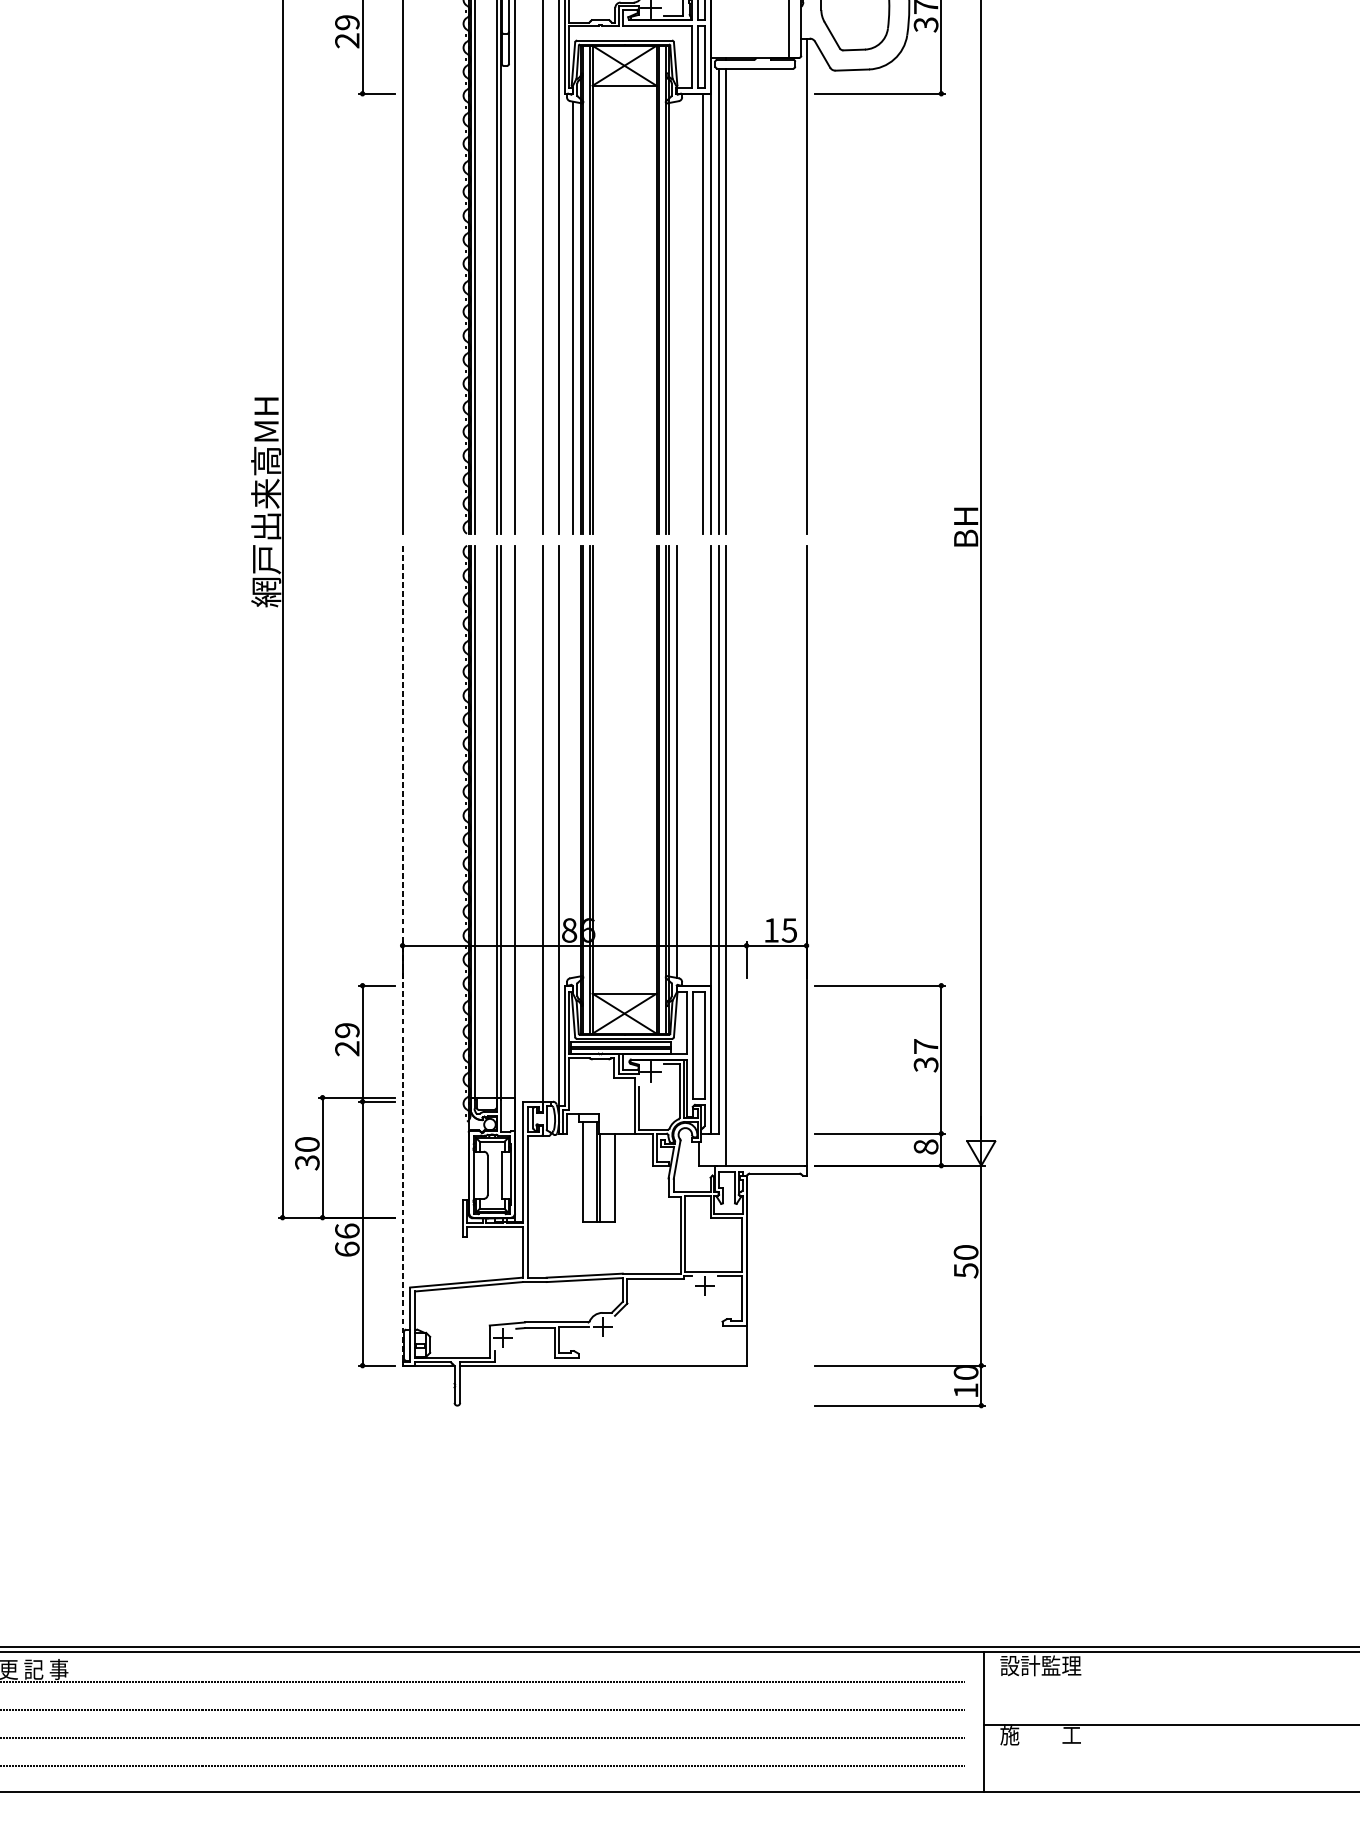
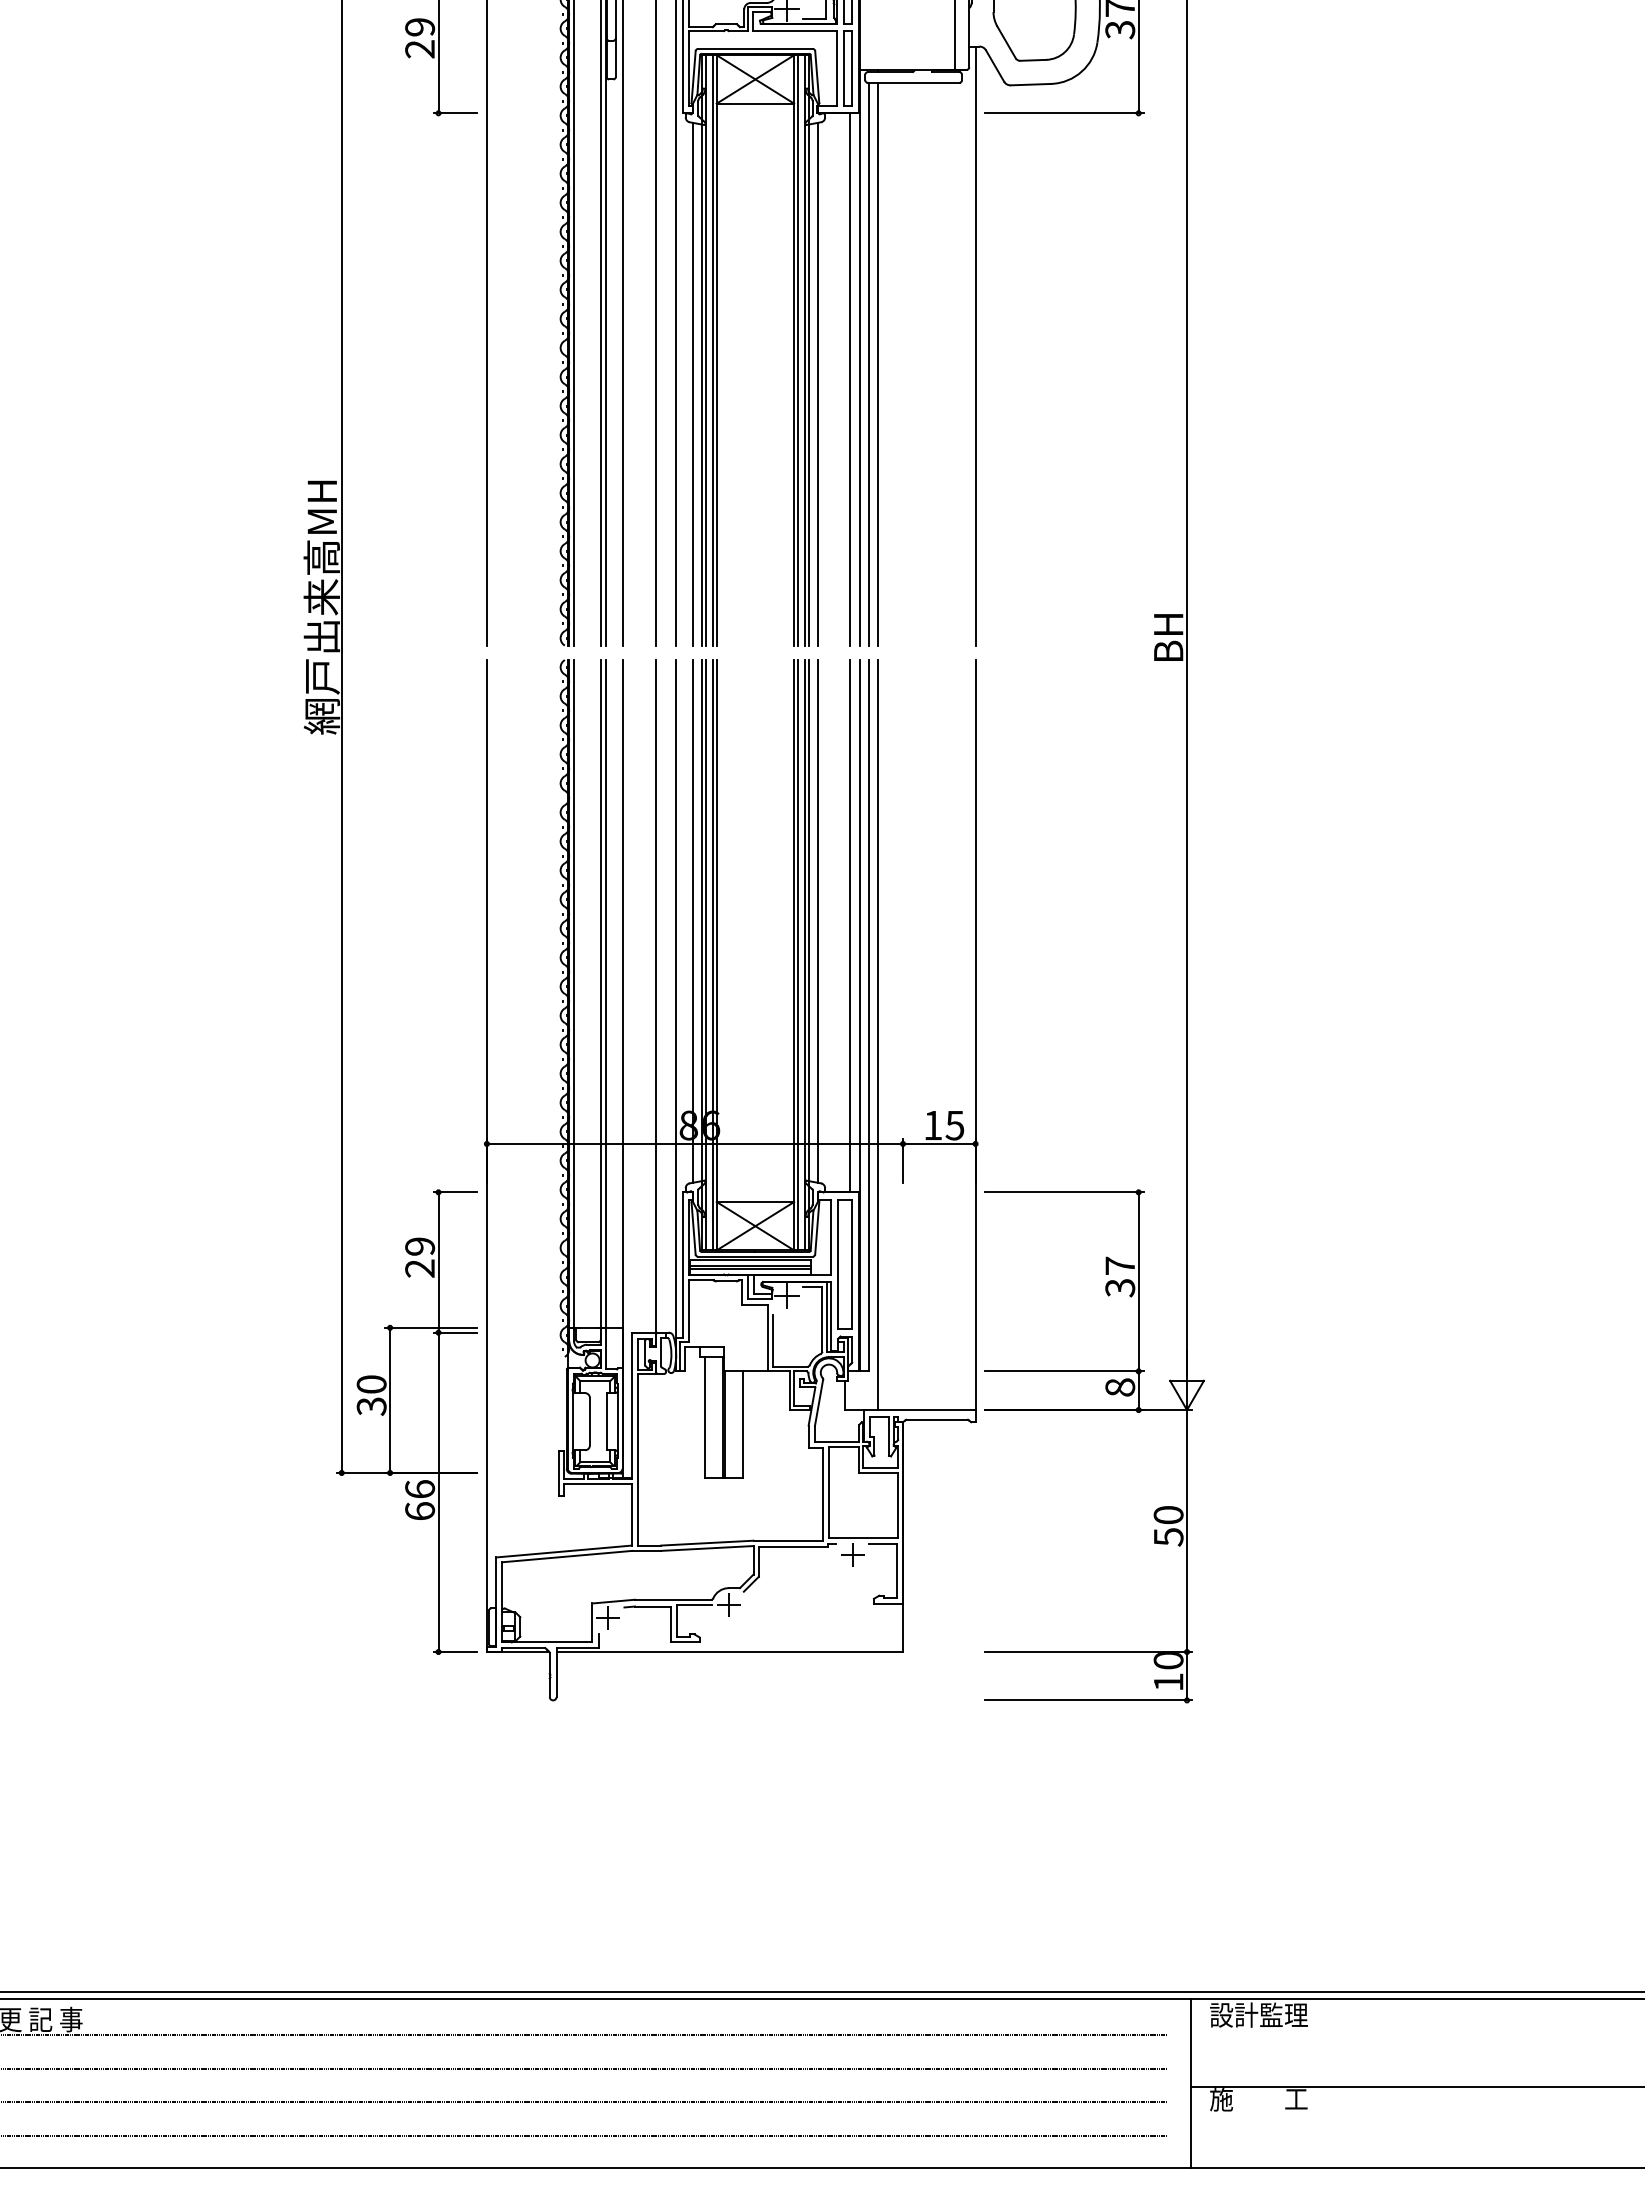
line: (676, 317) -> (818, 383), added
line: (572, 761) -> (692, 921), added
line: (703, 765) -> (850, 926), added
line: (402, 956) -> (486, 1156), dashed -> solid

